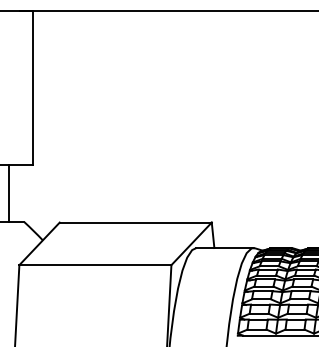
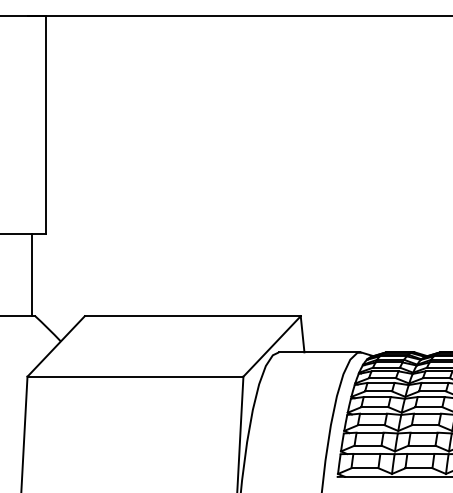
line: (8, 193) -> (31, 274), moved

